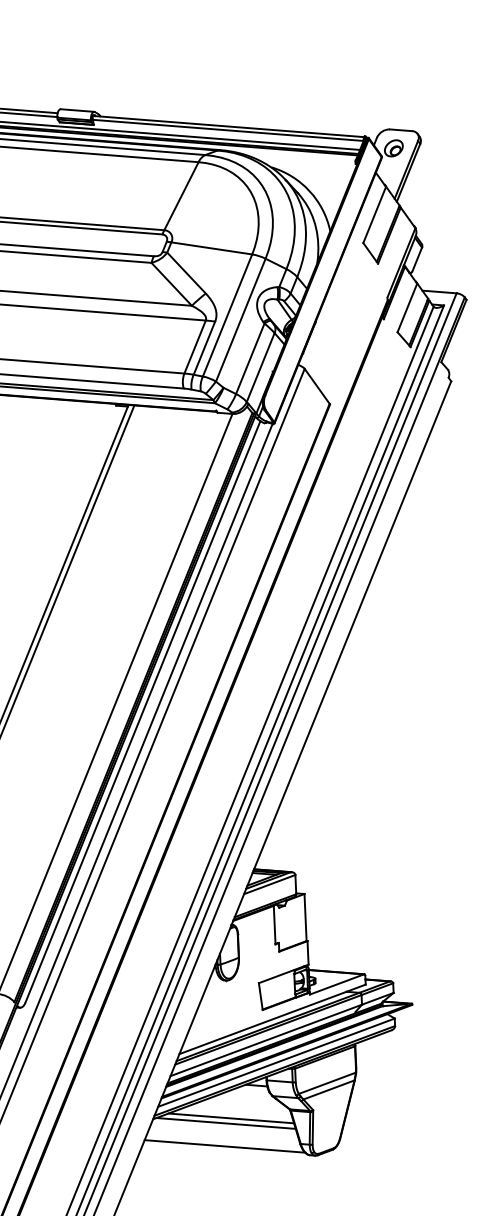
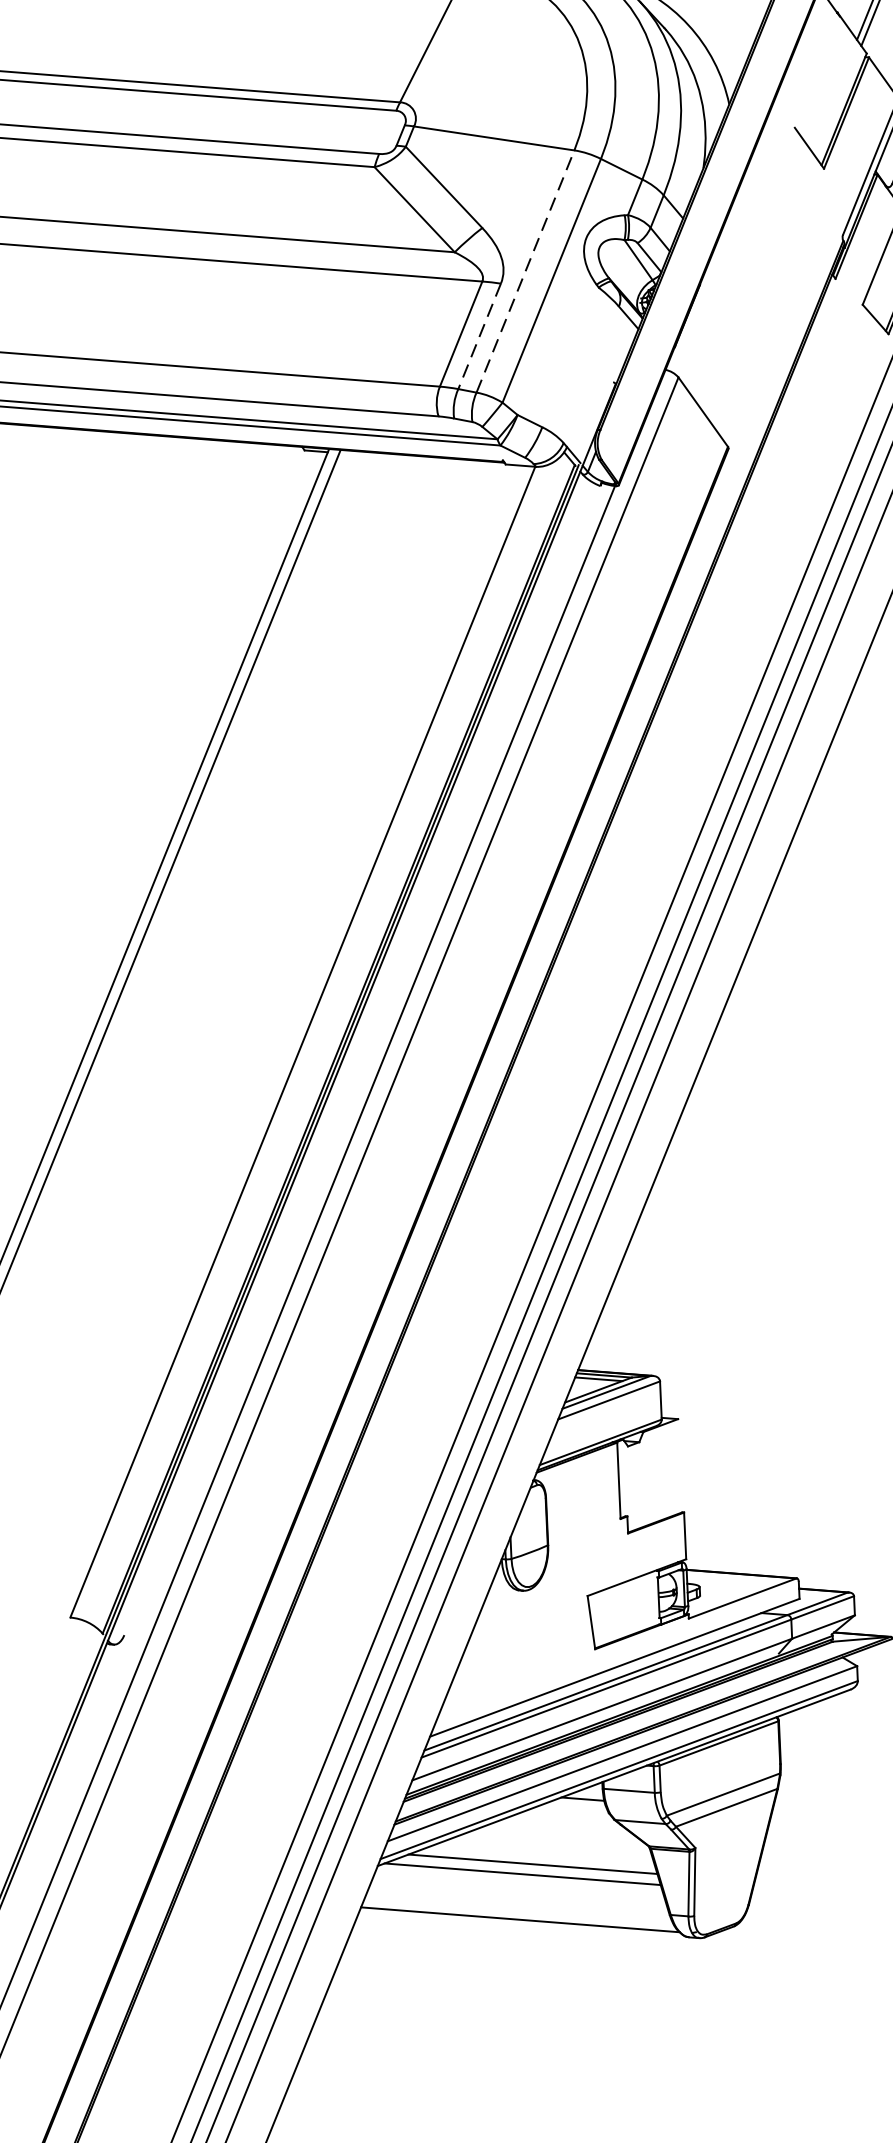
line: (374, 214) -> (816, 71), removed
line: (227, 315) -> (525, 271), solid -> dashed
line: (204, 348) -> (479, 336), solid -> dashed
line: (250, 358) -> (570, 356), removed
line: (260, 367) -> (590, 374), removed
line: (142, 711) -> (356, 1057), removed
line: (305, 917) -> (680, 1465), removed

